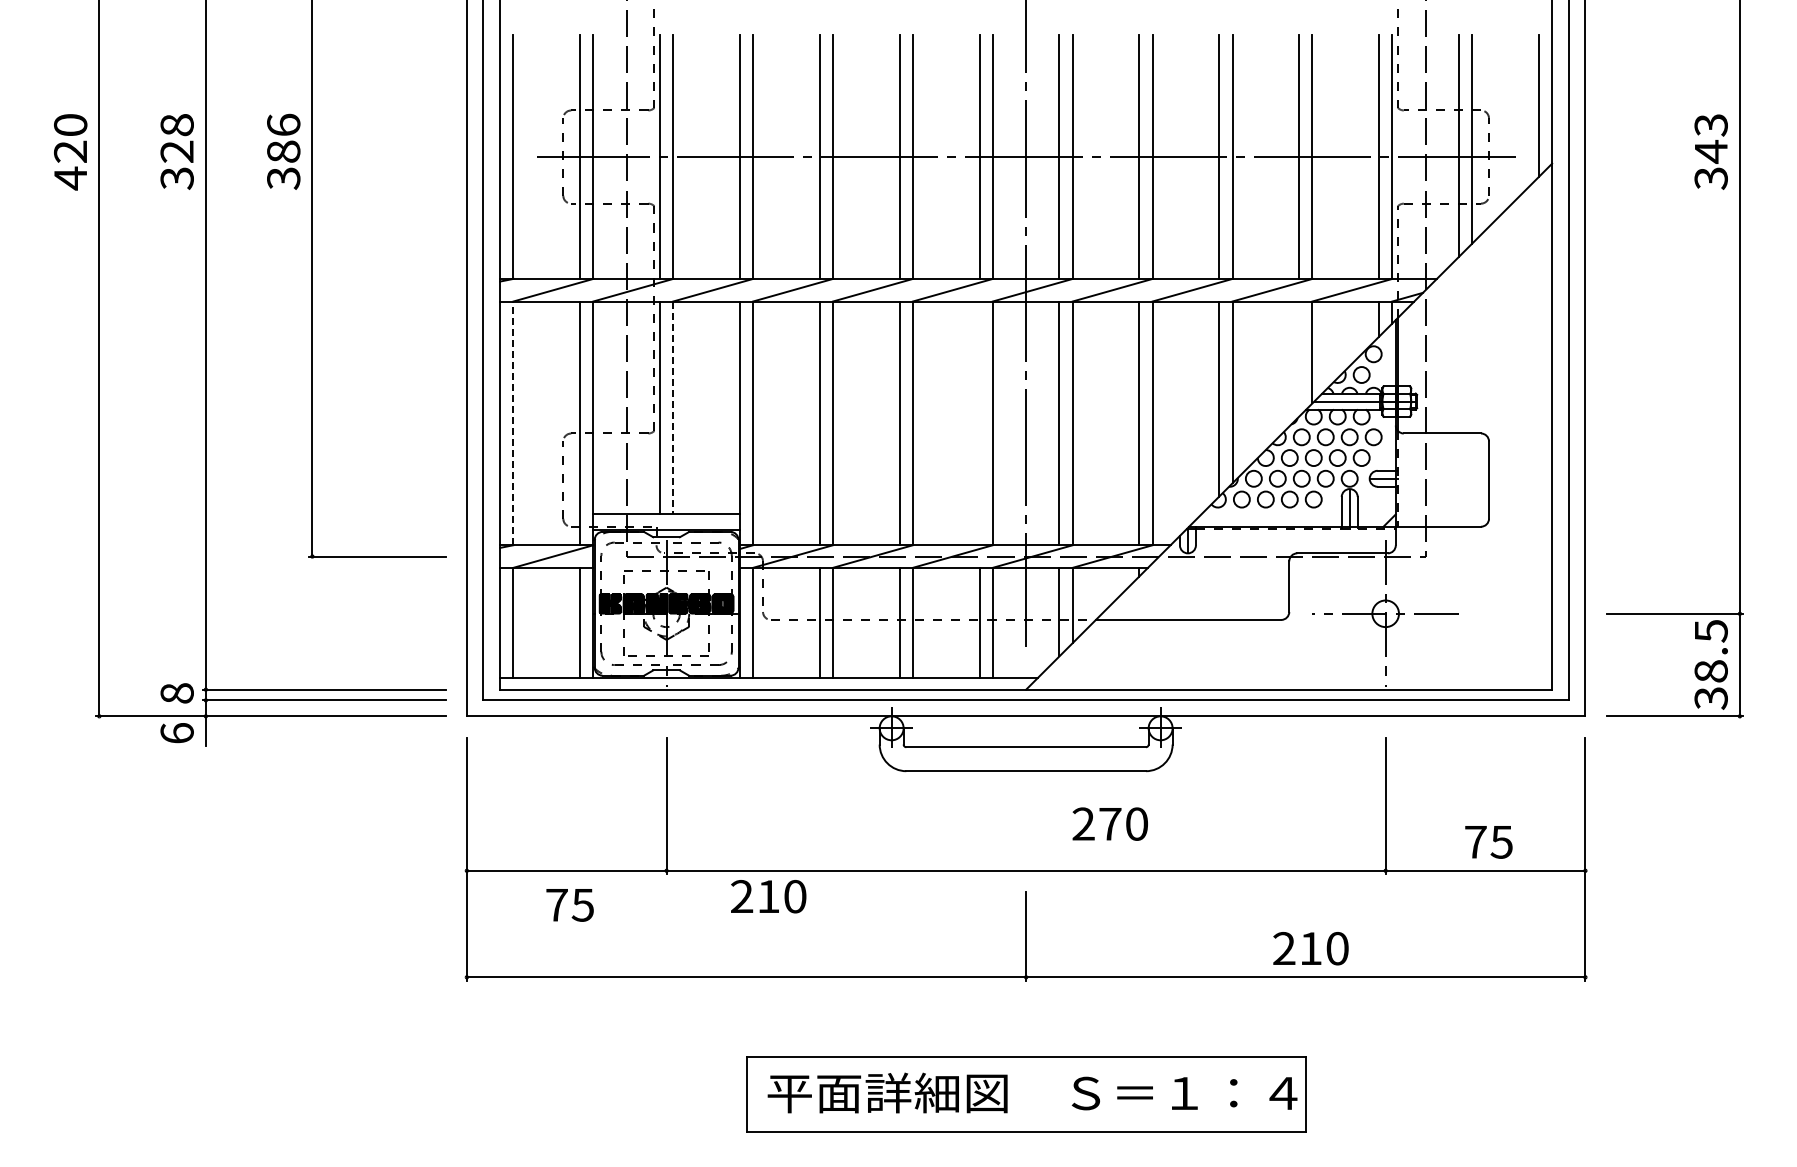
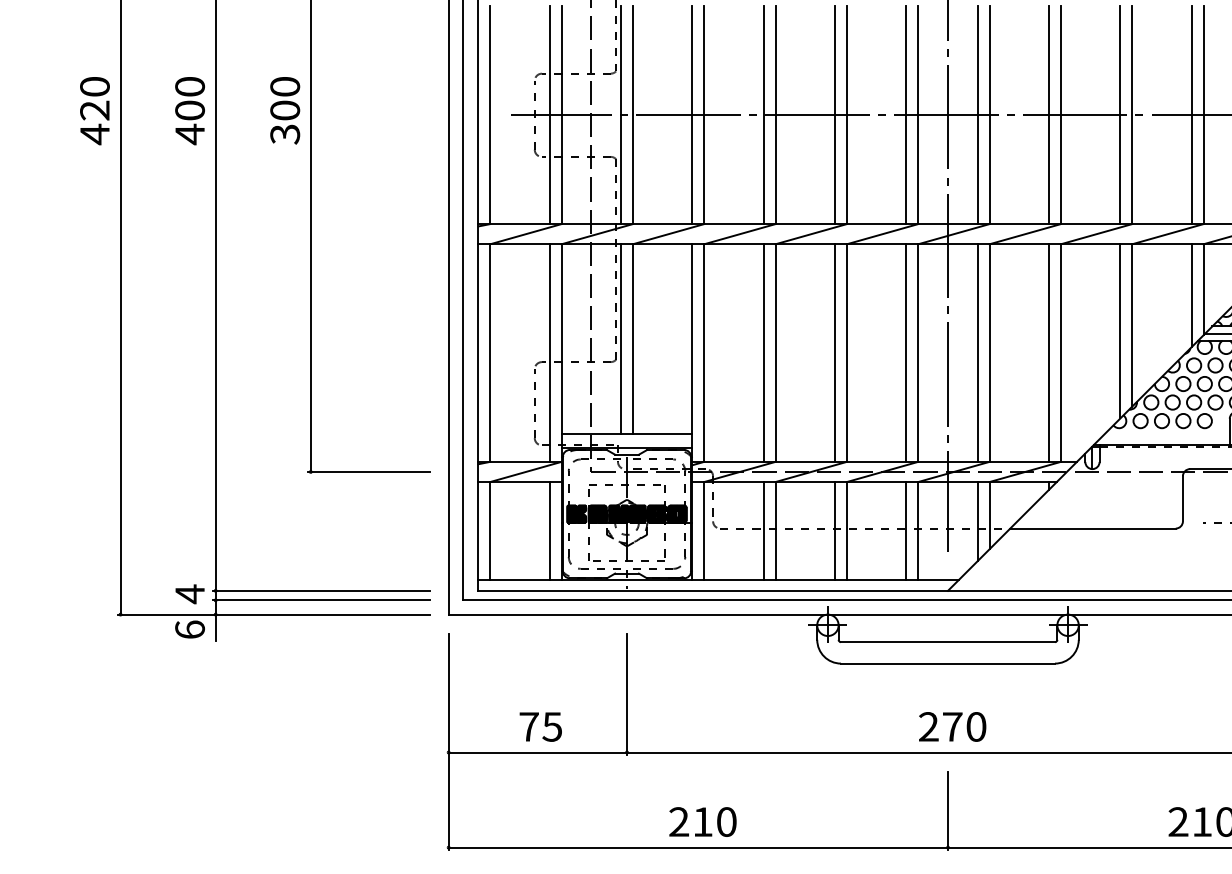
text: (283, 137) -> (284, 97), 386 -> 300
text: (176, 152) -> (189, 111), 328 -> 400
line: (1299, 358) -> (1192, 295), added
line: (673, 408) -> (633, 339), dashed -> solid
line: (513, 423) -> (490, 353), dashed -> solid
line: (979, 423) -> (906, 353), added
text: (176, 693) -> (189, 594), 8 -> 4
text: (1109, 823) -> (951, 726), moved
text: (768, 896) -> (702, 821), moved
text: (569, 905) -> (540, 727), moved

